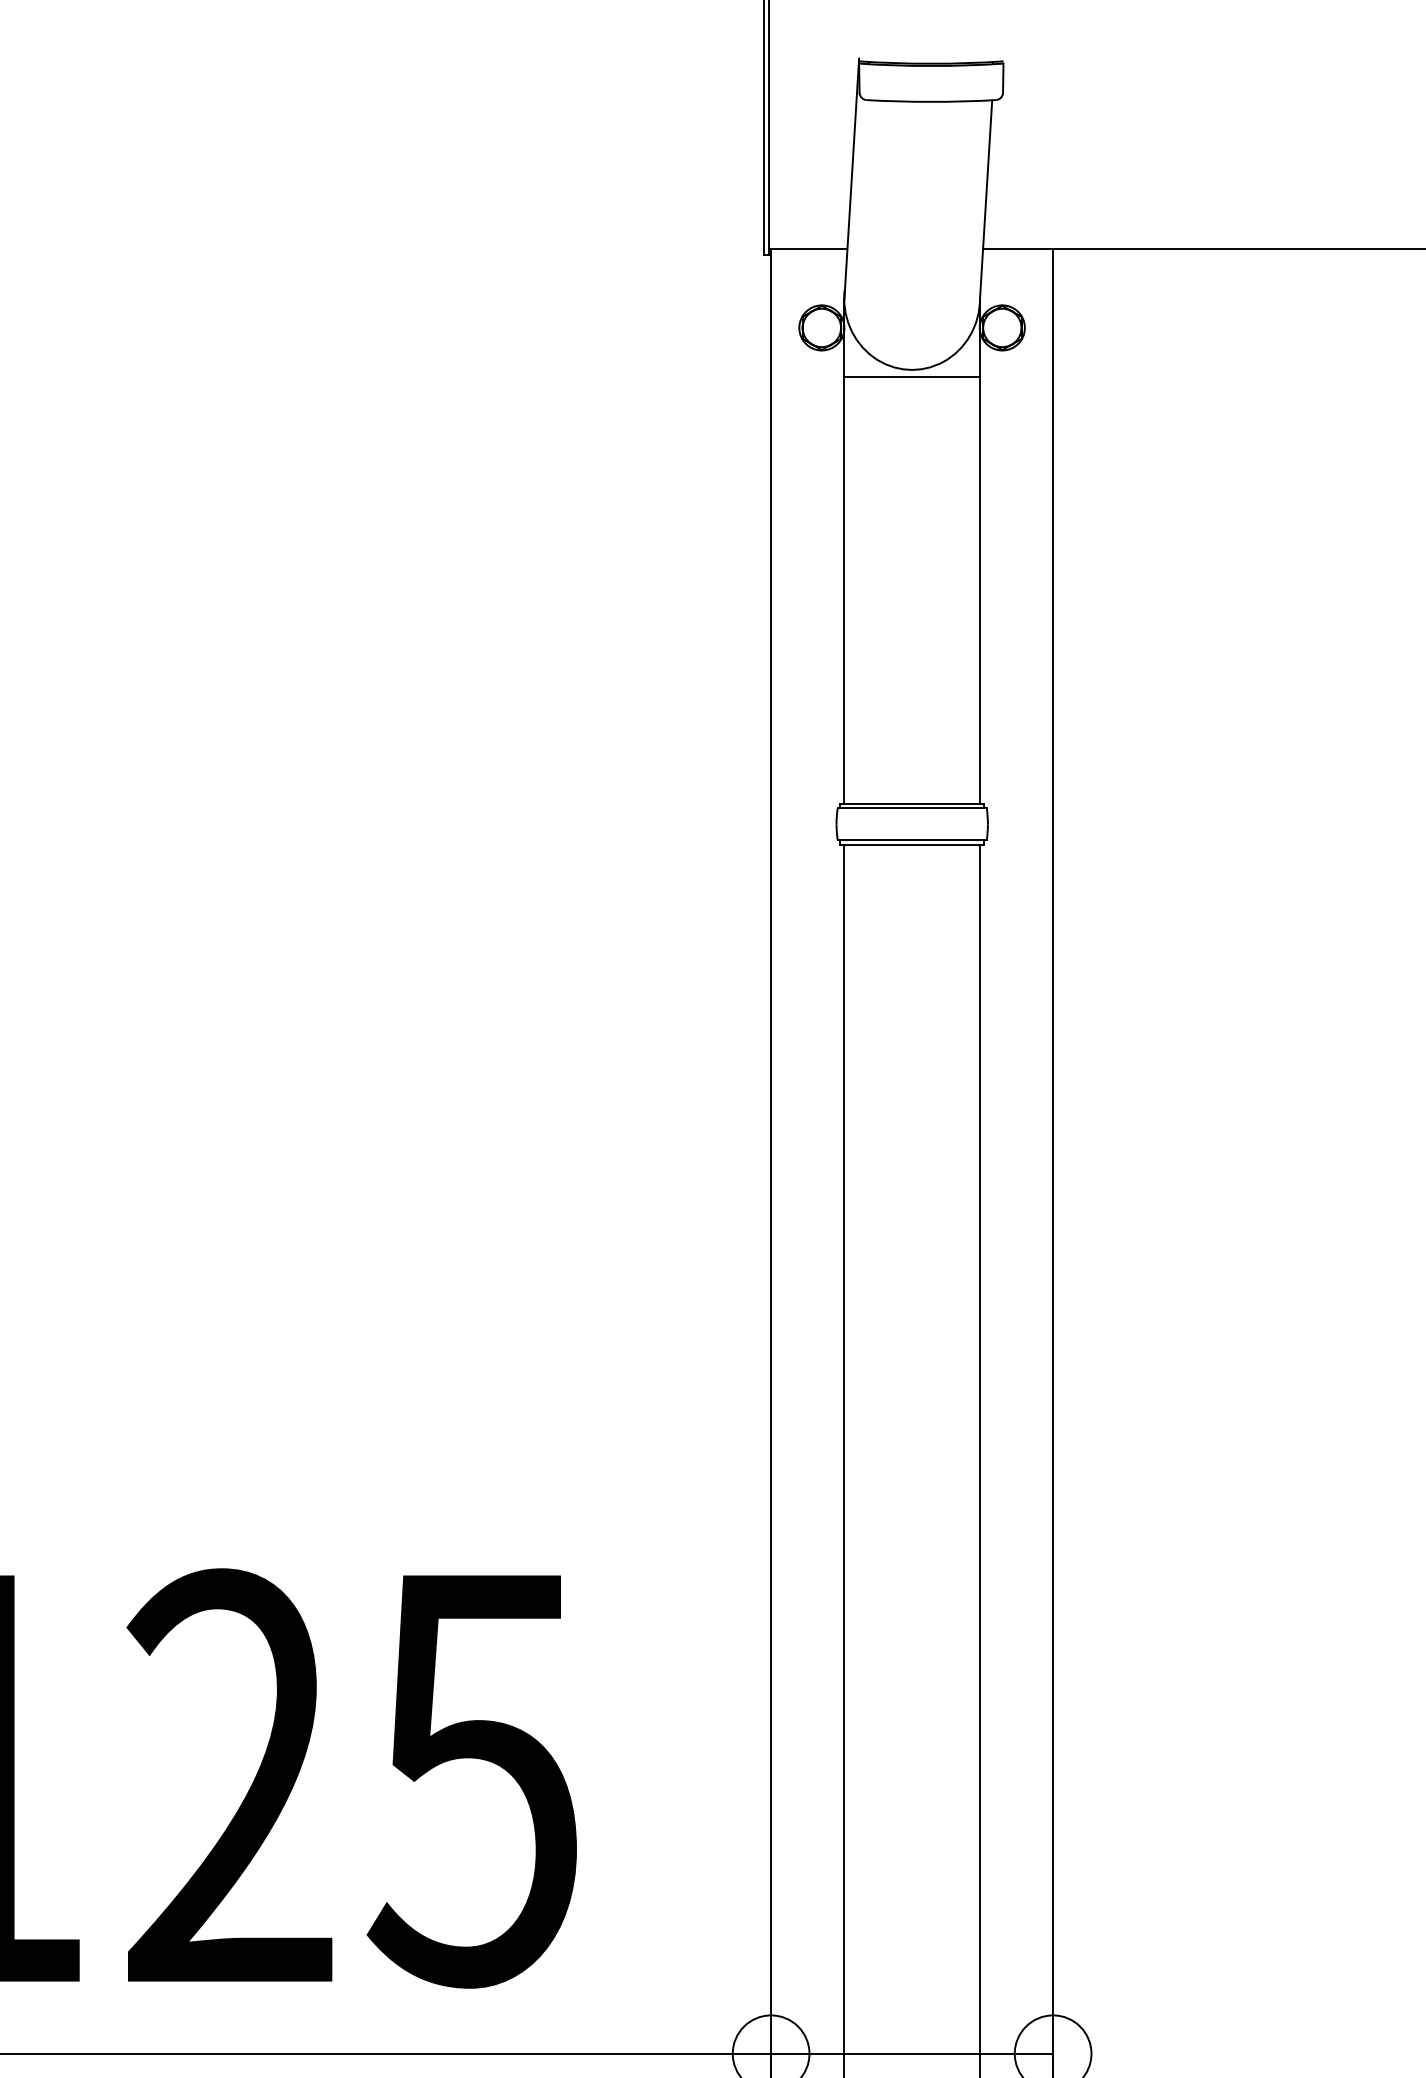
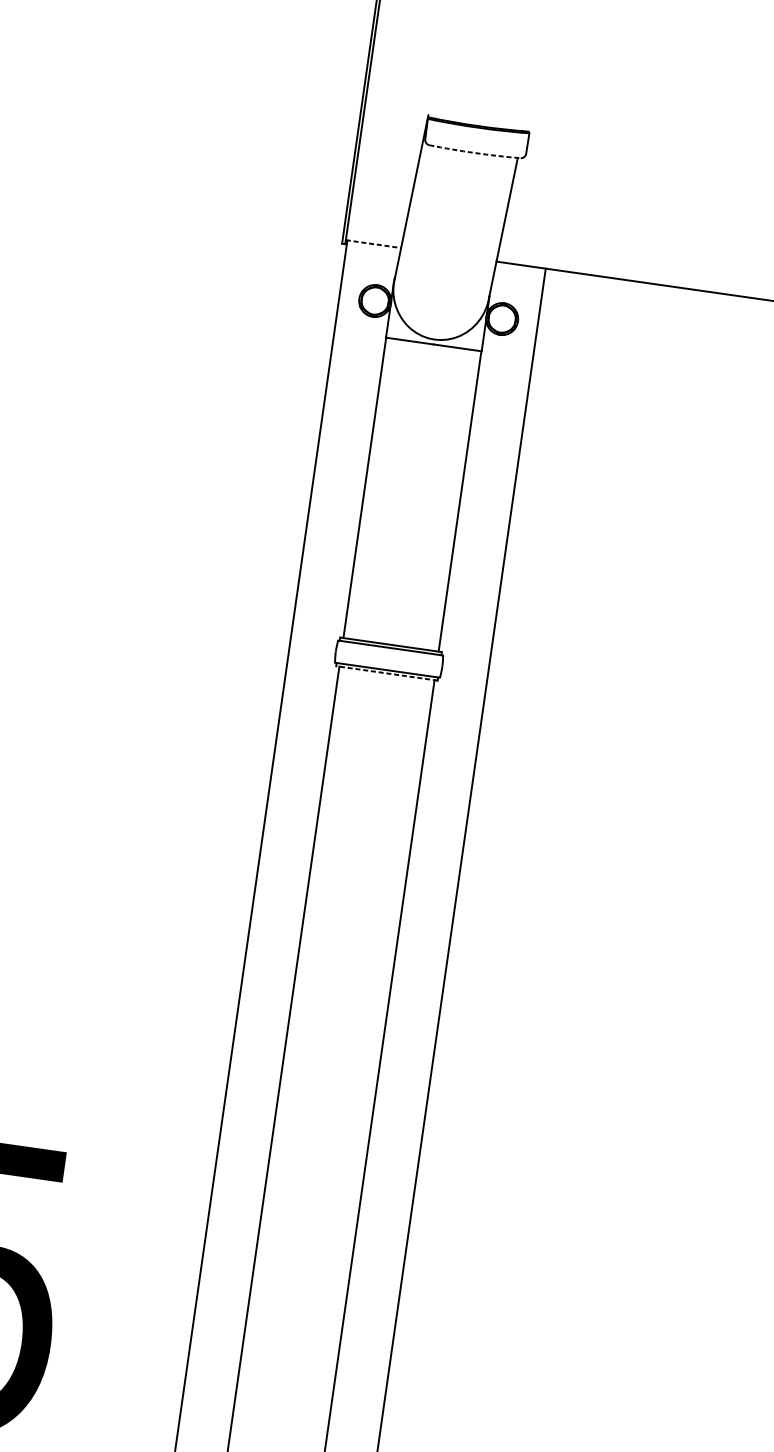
arc: (931, 101) -> (474, 152), solid -> dashed
line: (808, 248) -> (373, 243), solid -> dashed
line: (911, 844) -> (386, 673), solid -> dashed

